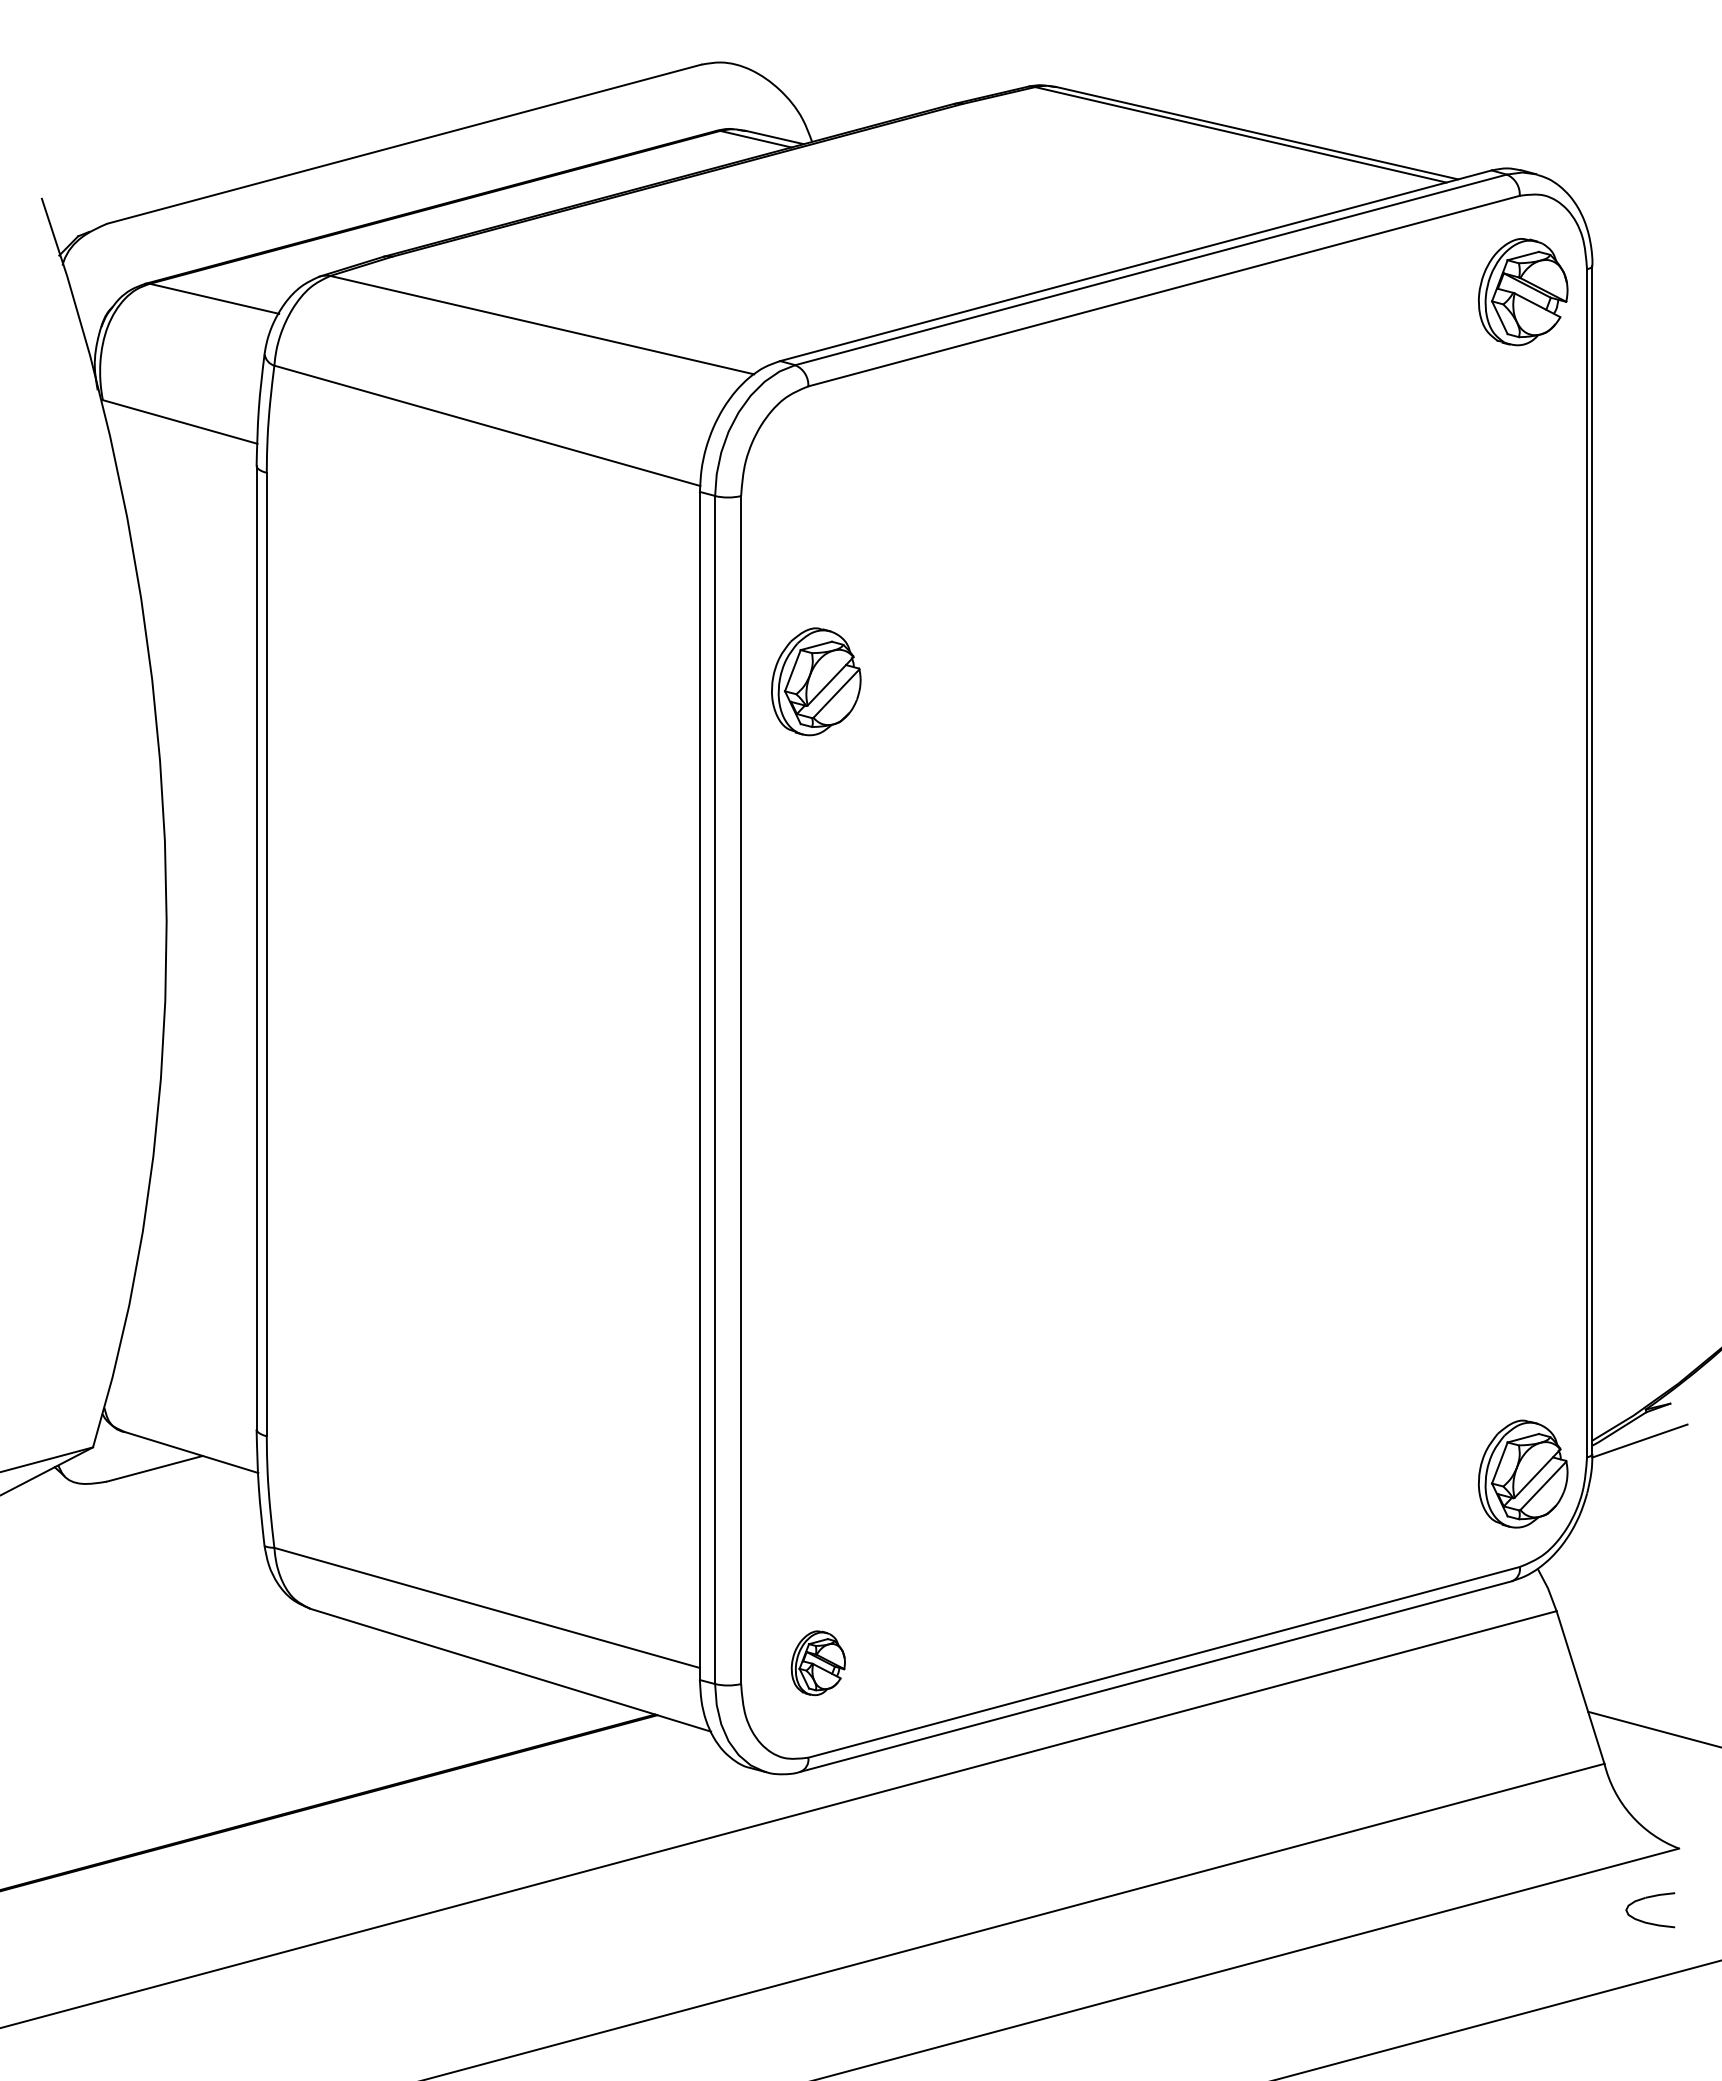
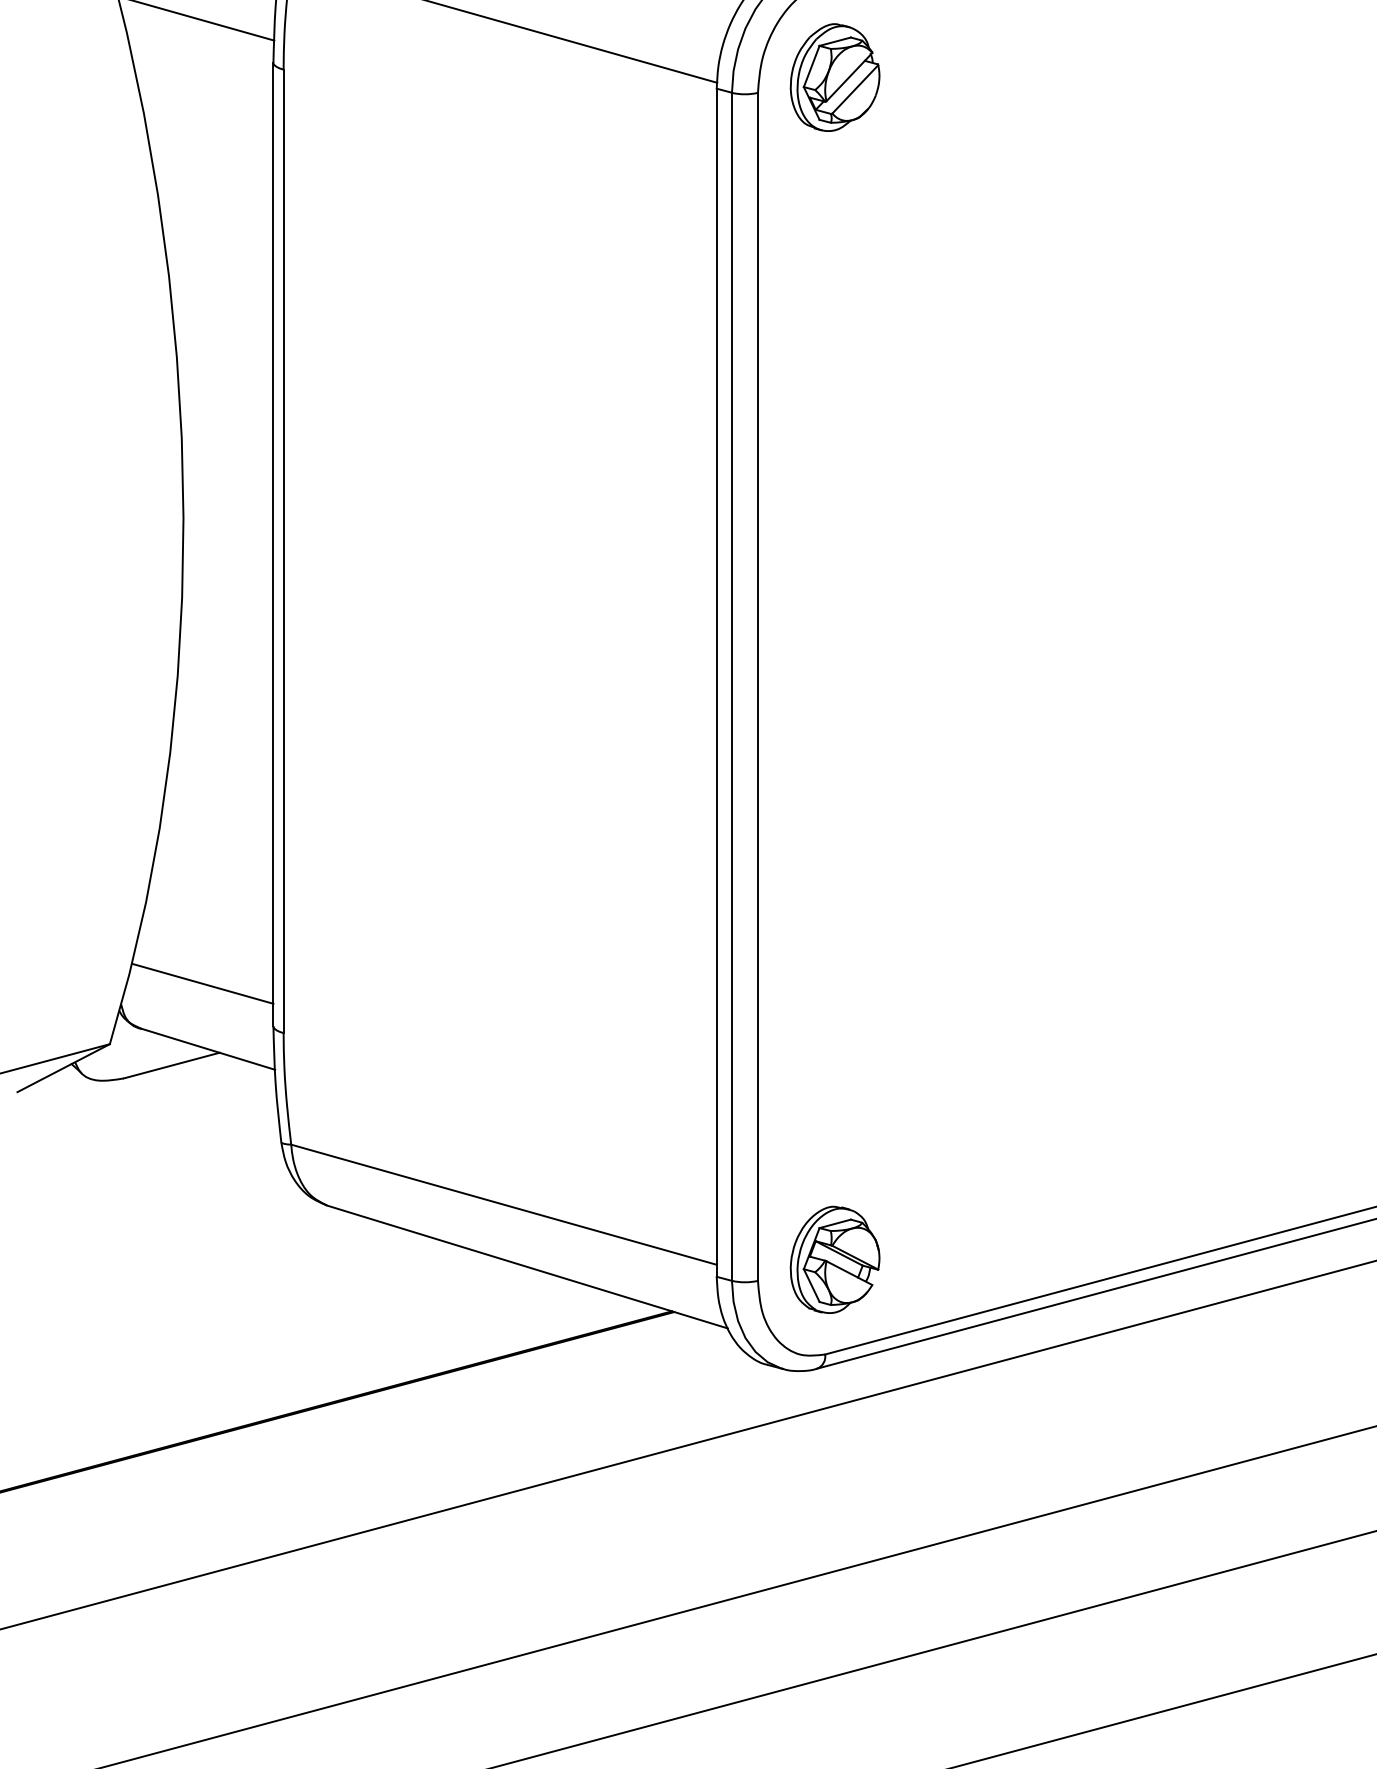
part: (816, 681) -> (835, 77), moved
line: (185, 1387) -> (202, 984), added
part: (818, 1663) -> (835, 1260), size x1.67

